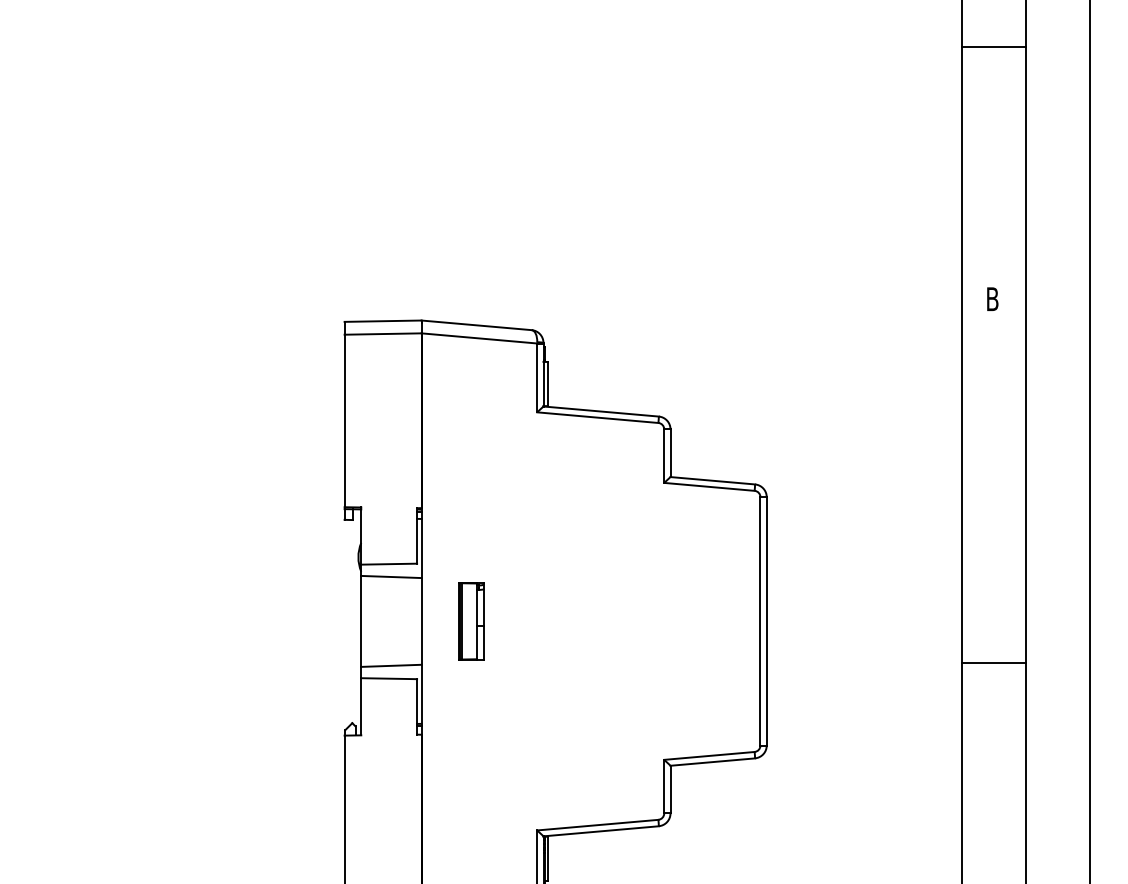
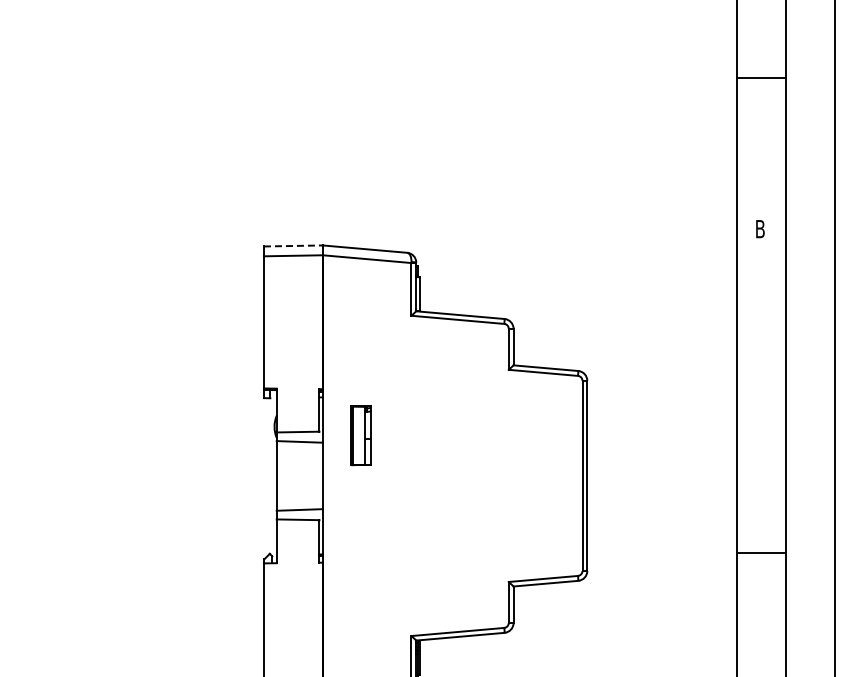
line: (992, 46) -> (760, 77), moved
line: (383, 320) -> (293, 245), solid -> dashed
part: (470, 620) -> (360, 435), moved
line: (992, 662) -> (760, 552), moved

